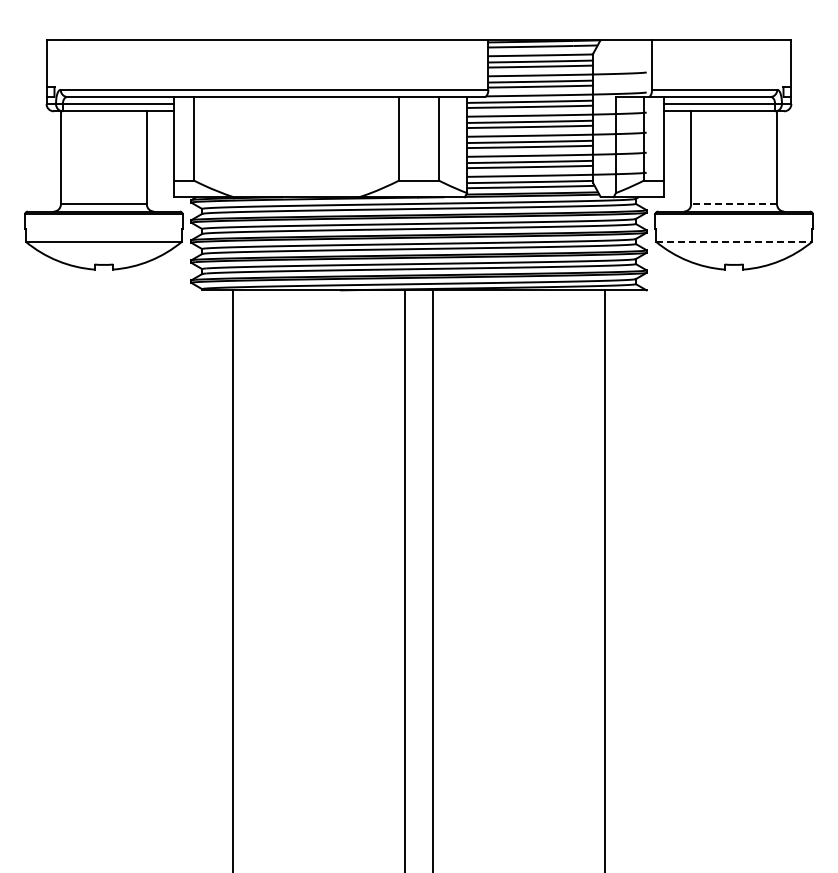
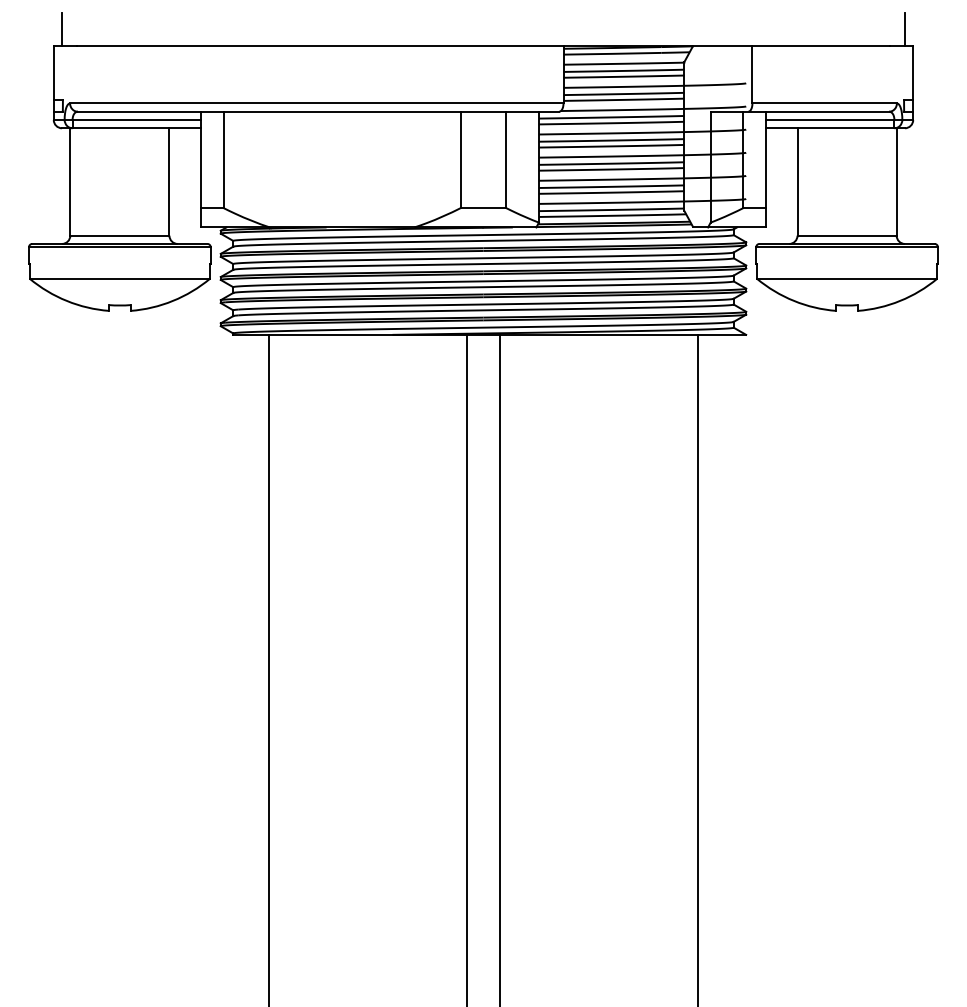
line: (53, 25) -> (61, 29), added
line: (784, 25) -> (905, 29), added
line: (734, 204) -> (847, 235), dashed -> solid
line: (734, 241) -> (847, 278), dashed -> solid

